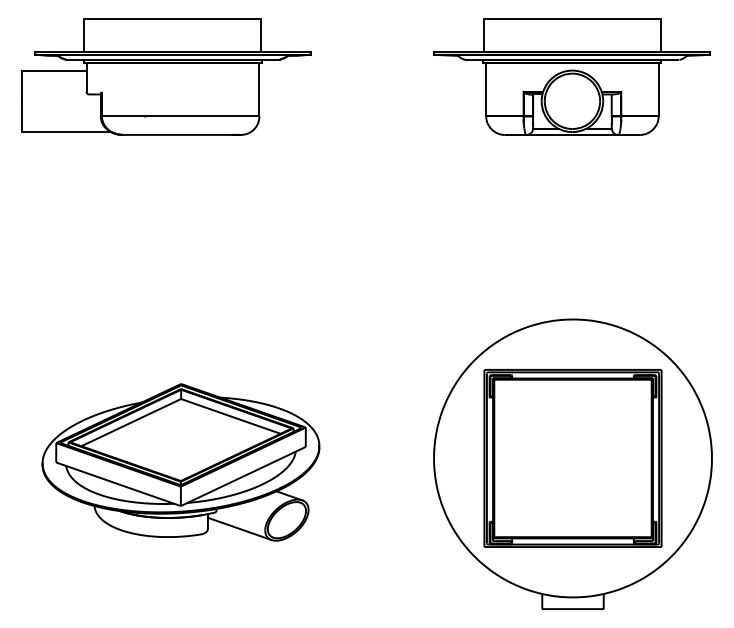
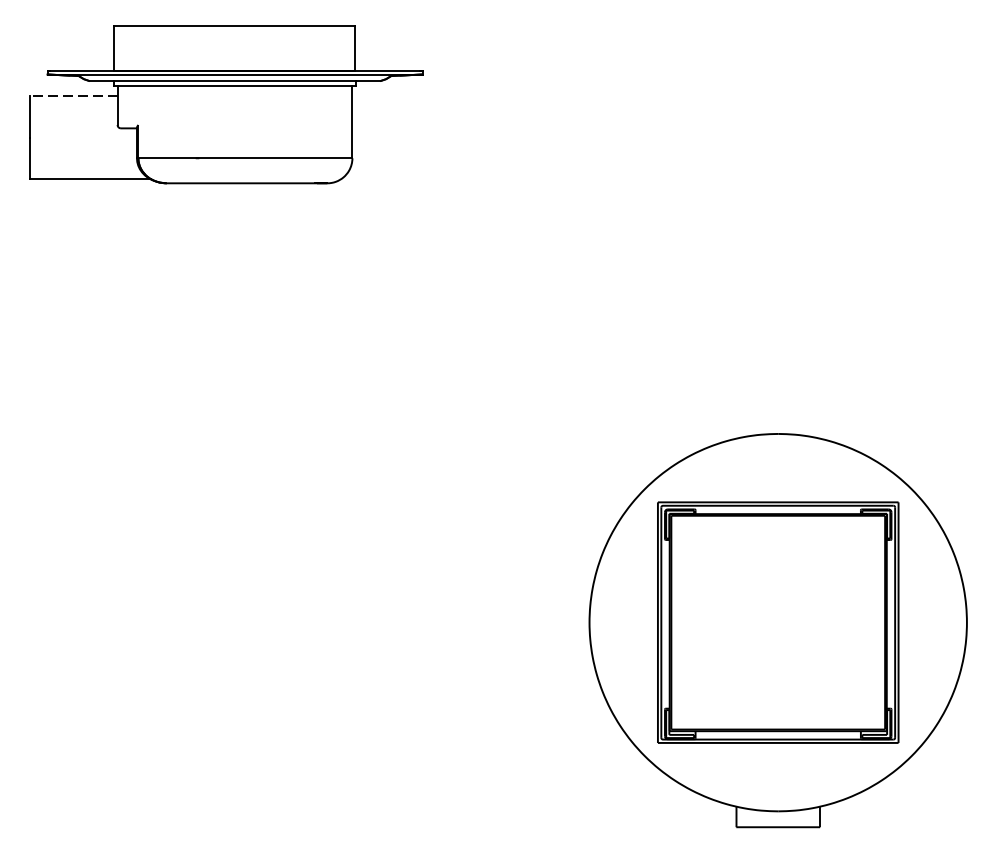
line: (53, 70) -> (72, 95), solid -> dashed
part: (571, 76) -> (776, 103), removed
part: (180, 462) -> (245, 628), removed

